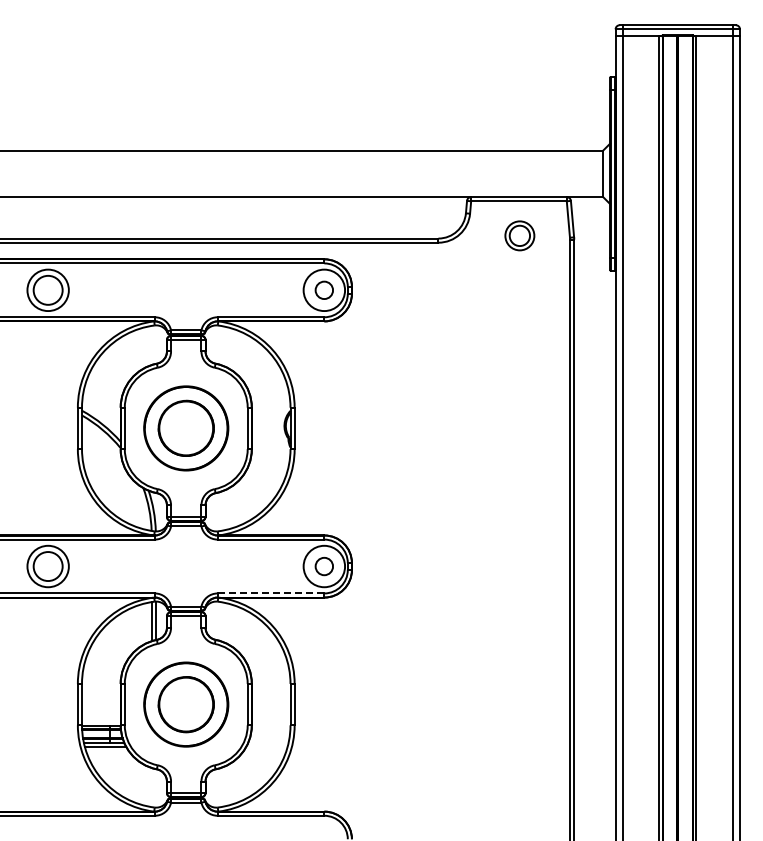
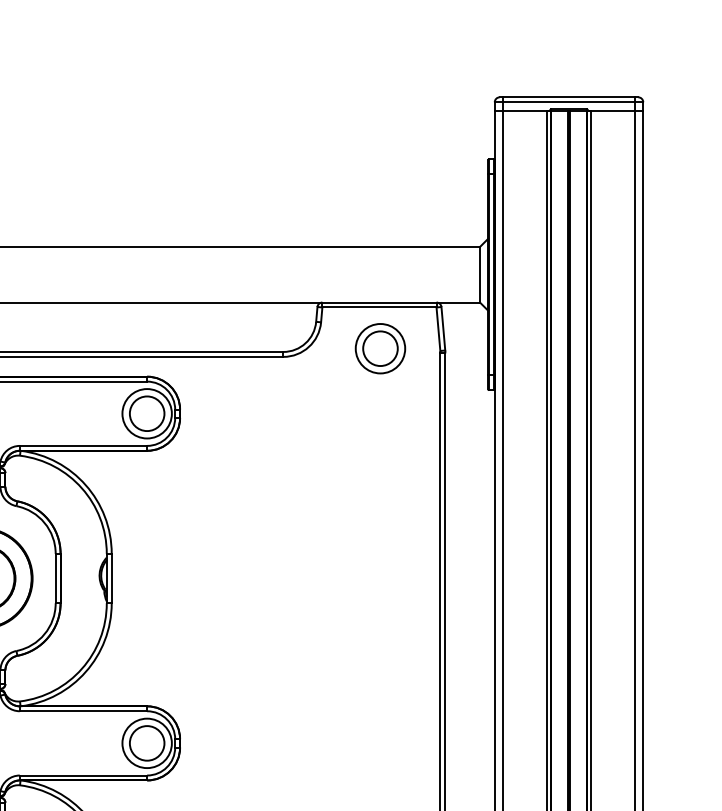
part: (519, 235) -> (380, 348), size x1.43
circle: (323, 289) -> (146, 412), size x1.67
circle: (323, 566) -> (146, 743), size x1.67
line: (271, 593) -> (84, 775), dashed -> solid

